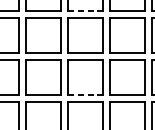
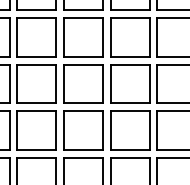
line: (85, 11) -> (83, 10), dashed -> solid
line: (85, 95) -> (83, 103), dashed -> solid

